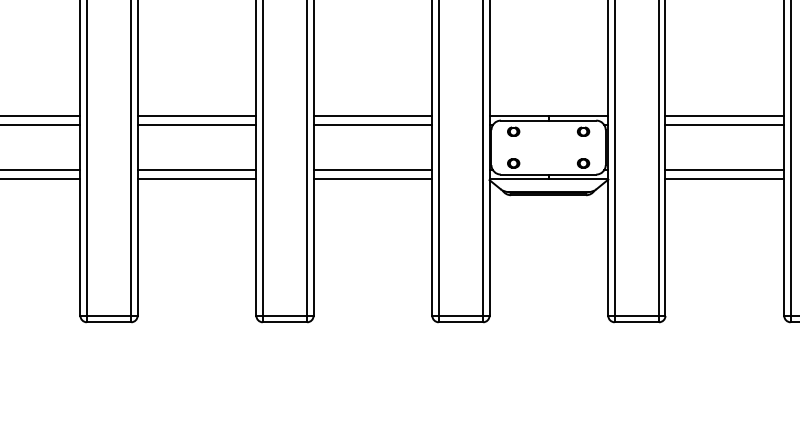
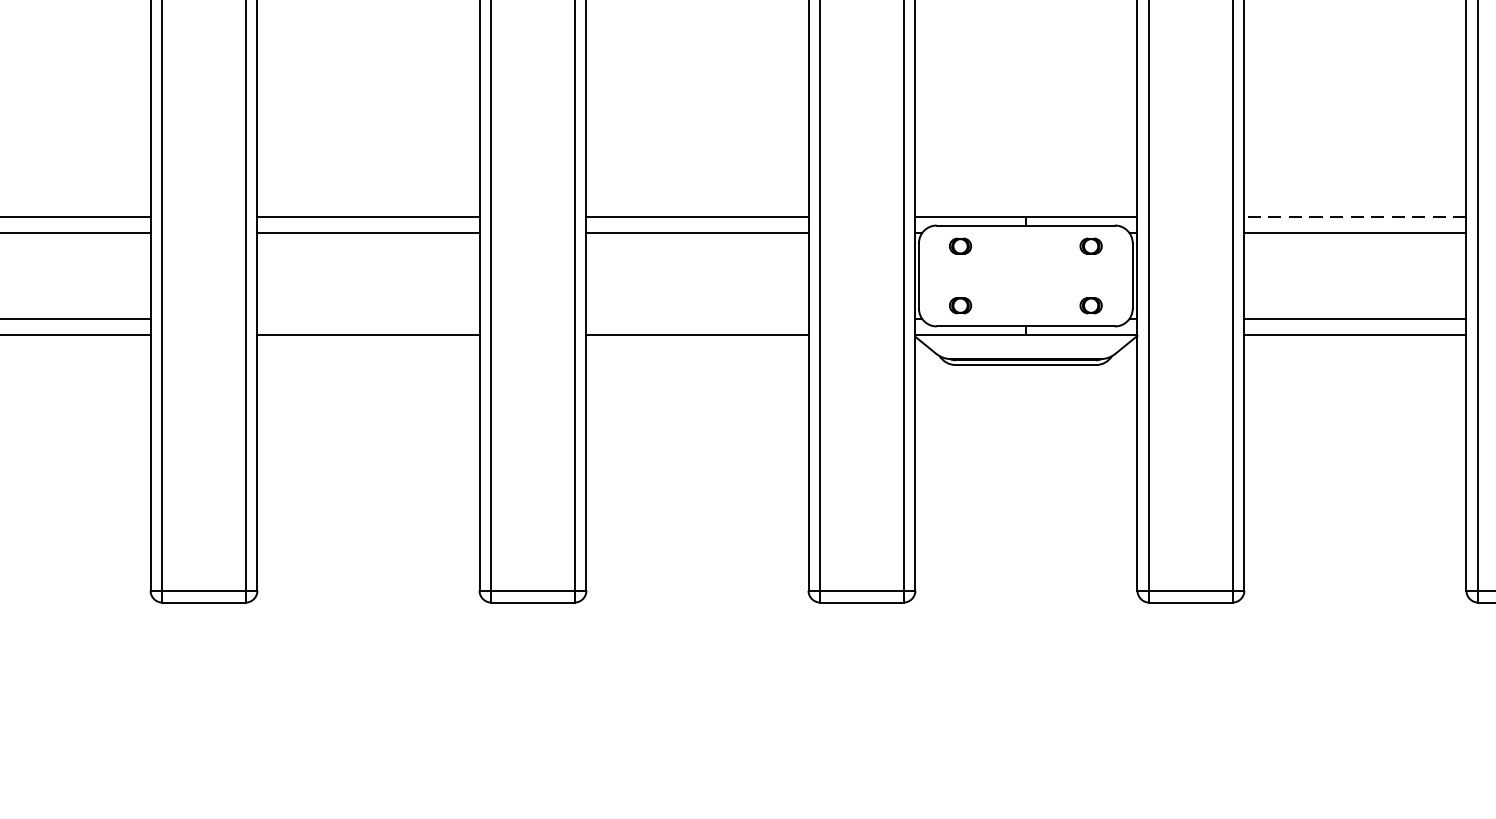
line: (724, 115) -> (1354, 215), solid -> dashed
line: (196, 170) -> (367, 318), removed
line: (372, 170) -> (696, 318), removed

